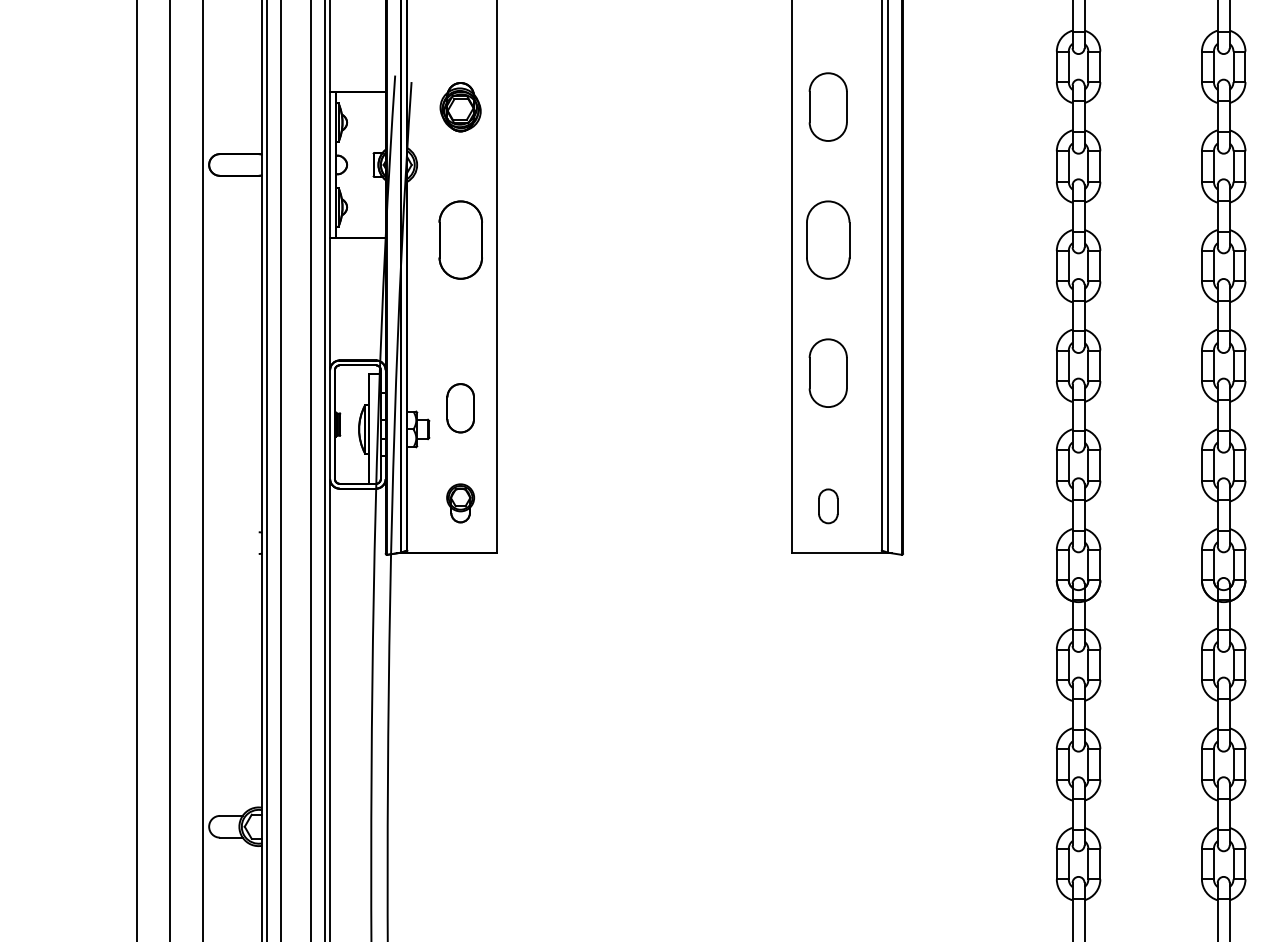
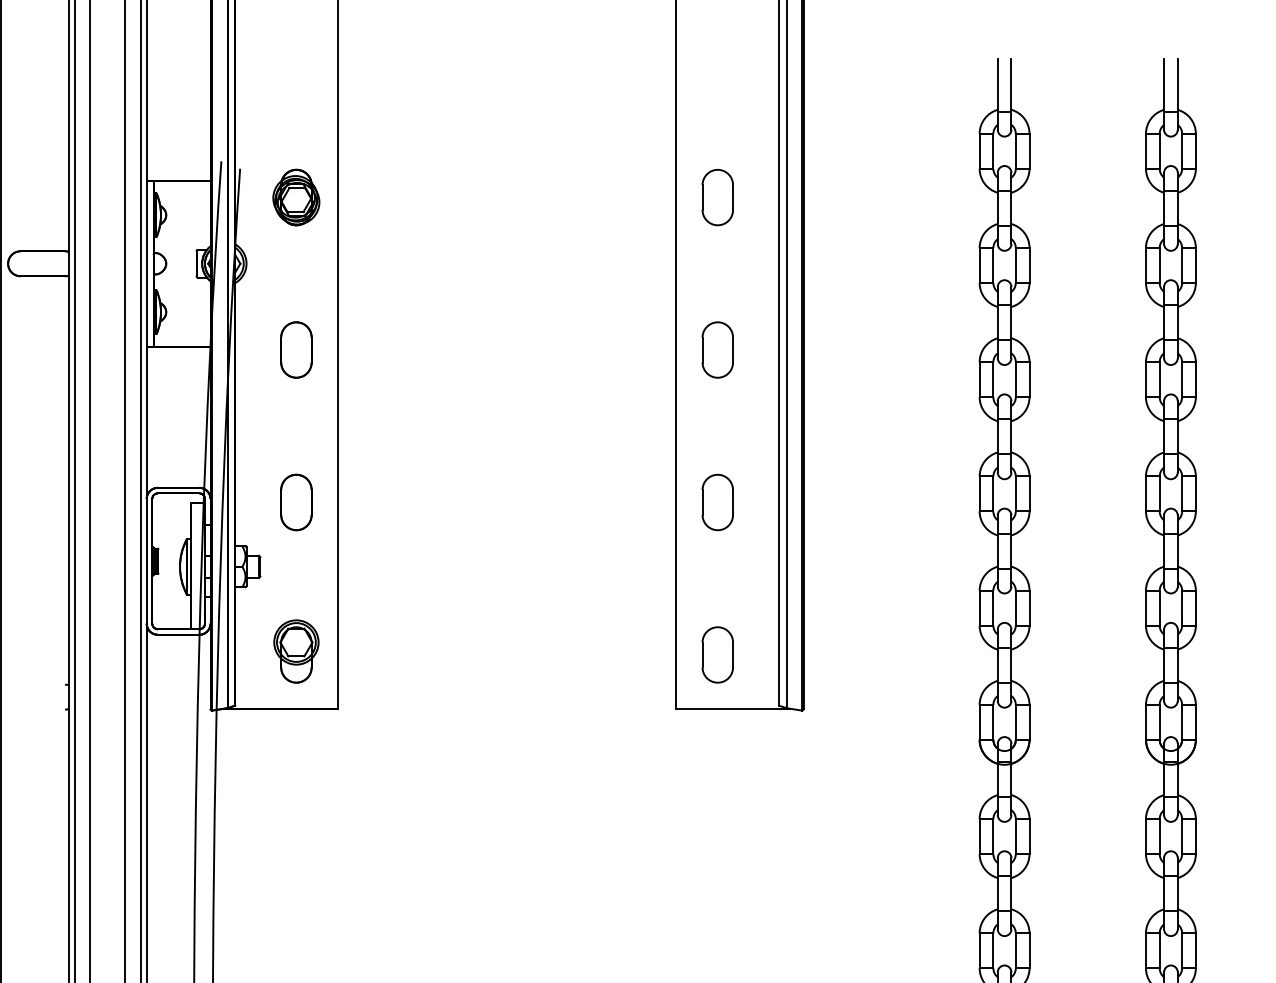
part: (828, 107) -> (717, 197), size x0.71
part: (460, 240) -> (296, 350), size x0.62
part: (828, 240) -> (717, 350), size x0.62
part: (828, 373) -> (717, 502), size x0.71
part: (460, 408) -> (296, 502), moved
part: (460, 503) -> (296, 651), size x1.43
part: (828, 506) -> (717, 655), size x1.43

